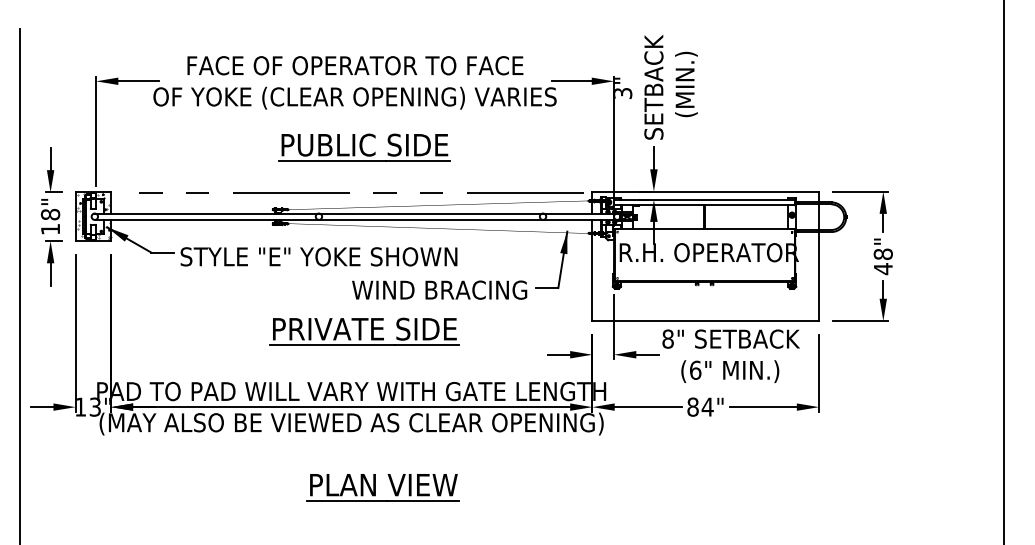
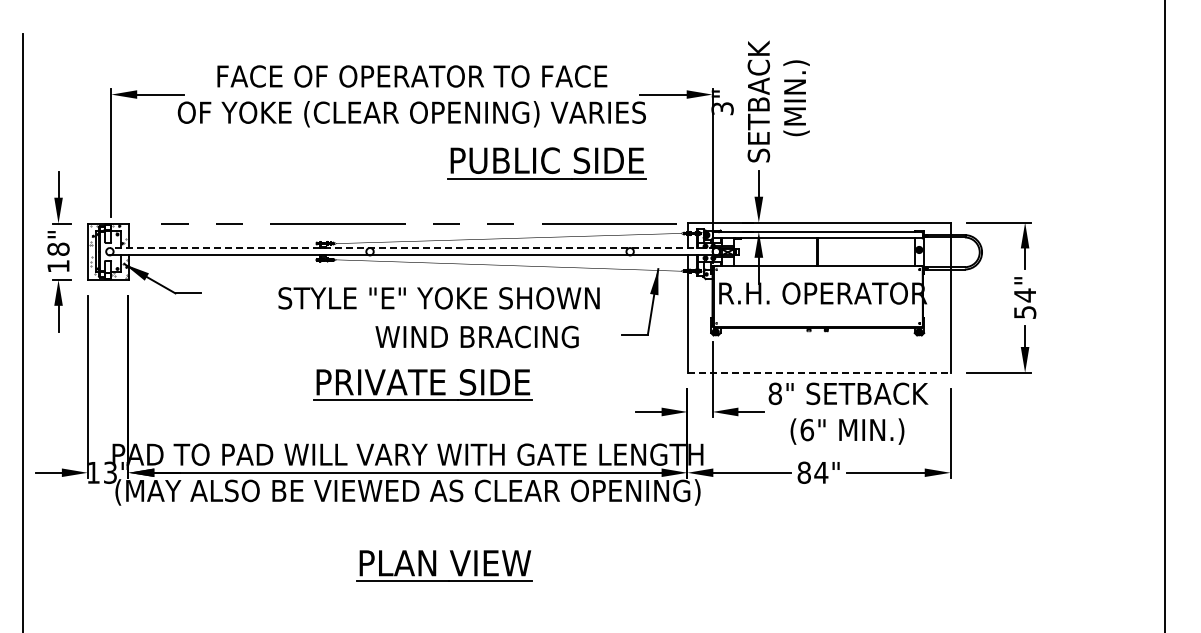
part: (364, 147) -> (546, 163), moved
line: (355, 213) -> (412, 248), solid -> dashed
text: (318, 256) -> (438, 298), moved
text: (883, 261) -> (1025, 303), 48" -> 54"
text: (439, 289) -> (476, 336), moved
line: (706, 320) -> (819, 372), solid -> dashed

